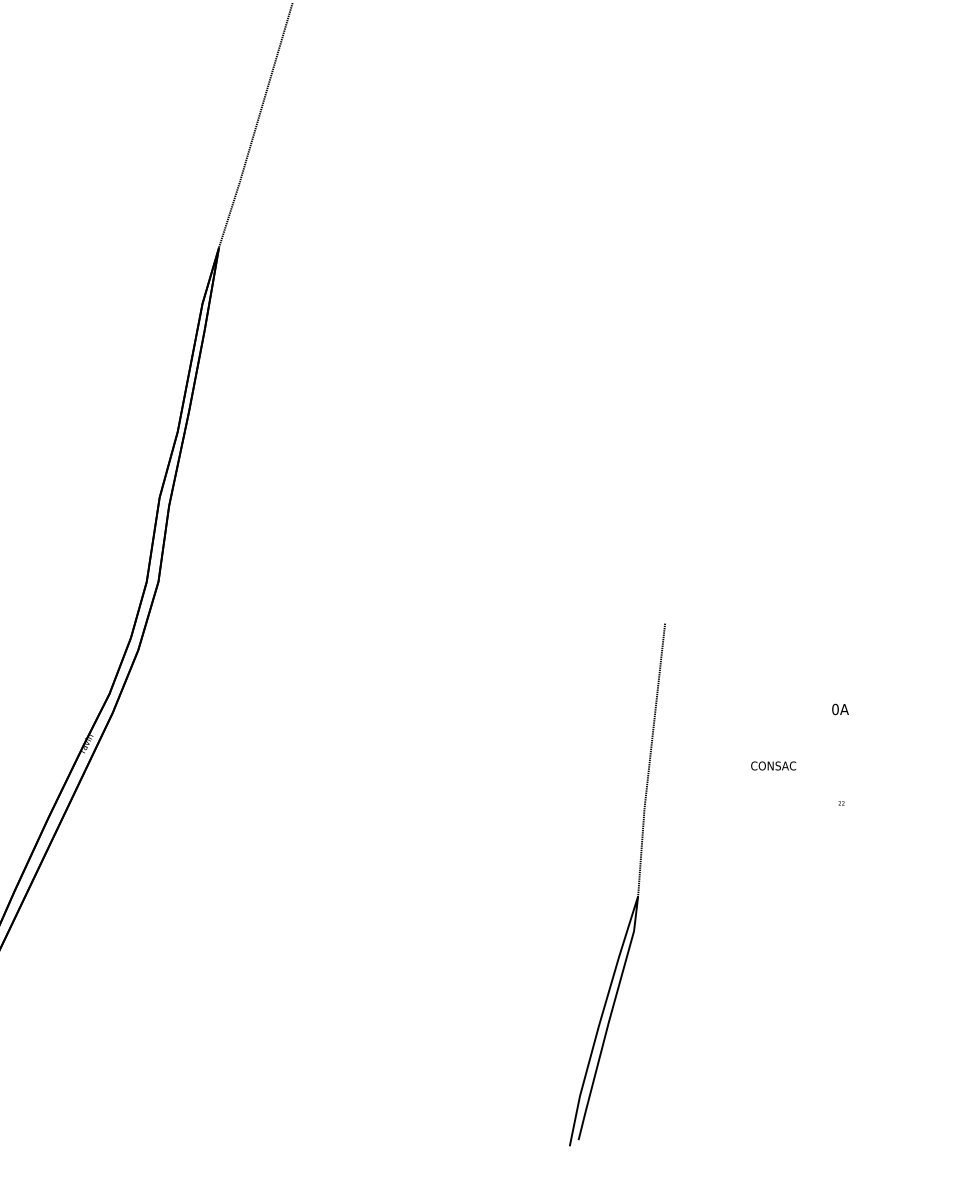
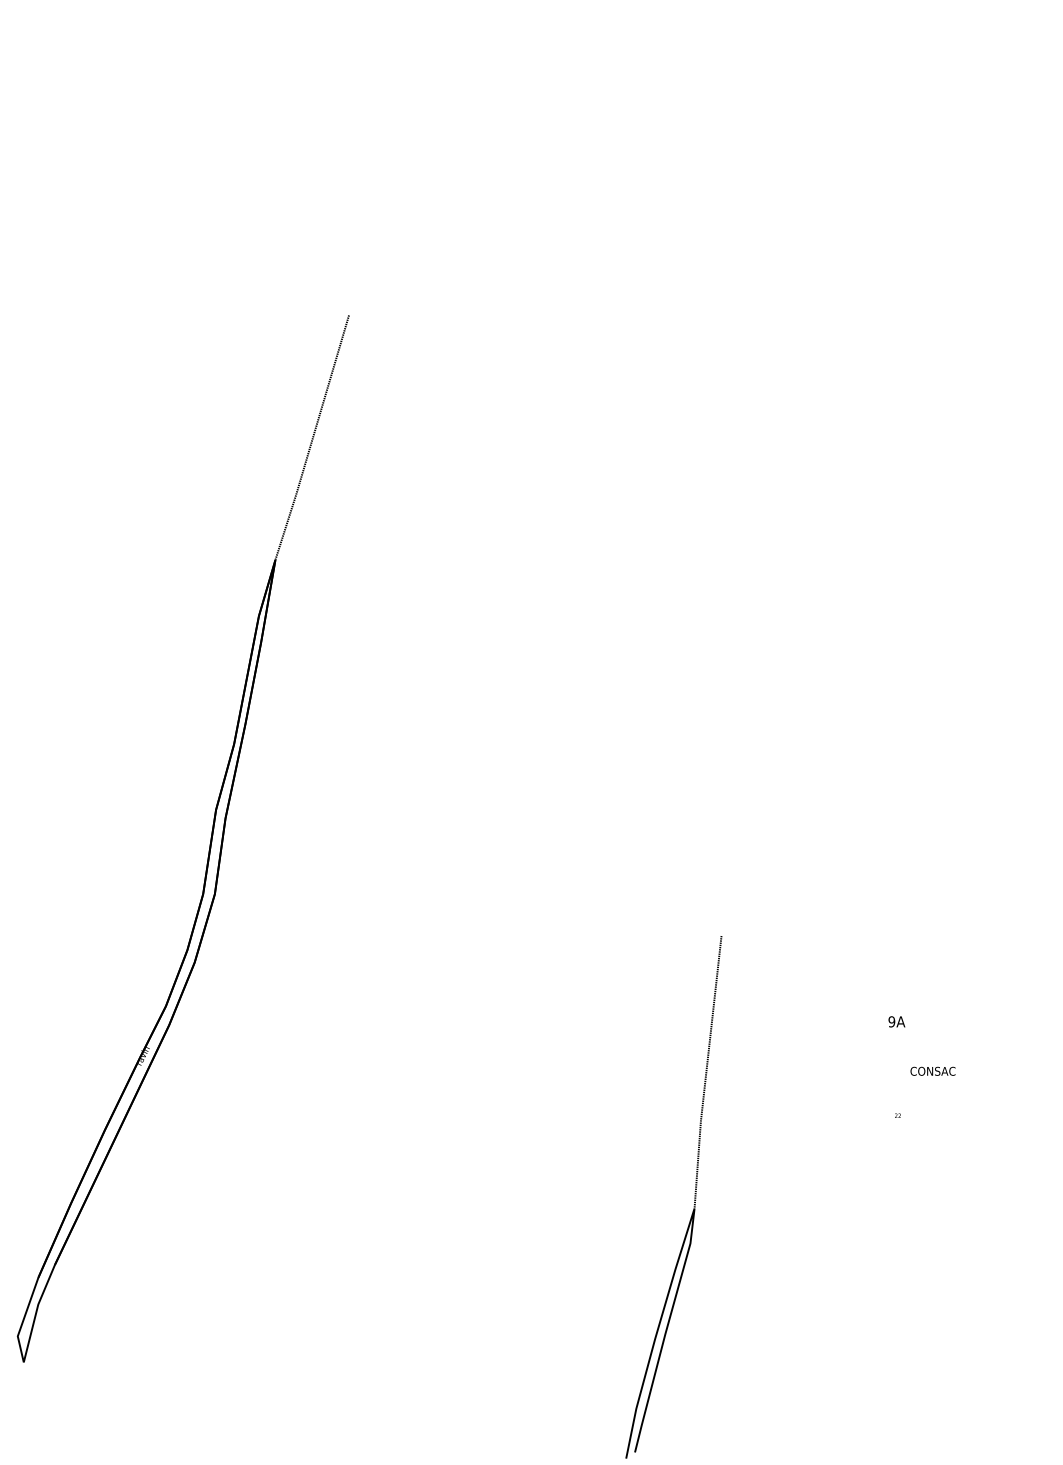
text: (835, 709) -> (891, 1021), 0A -> 9A
text: (773, 765) -> (932, 1070), moved

